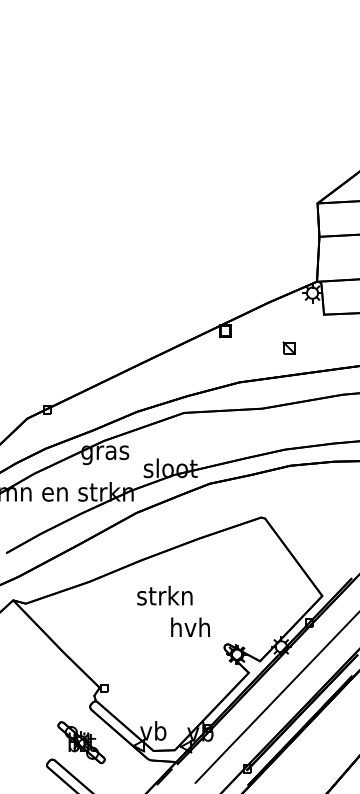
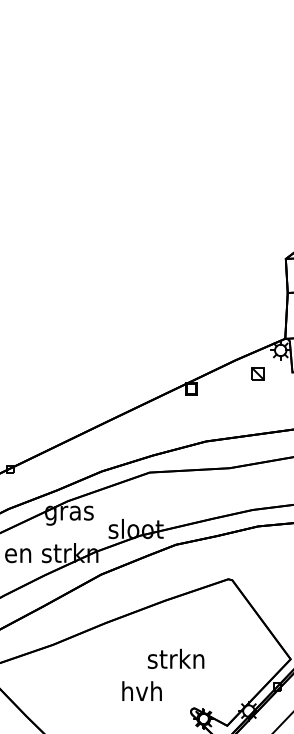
part: (288, 347) -> (257, 373), moved
text: (164, 595) -> (175, 658), moved
text: (190, 626) -> (142, 690), moved

